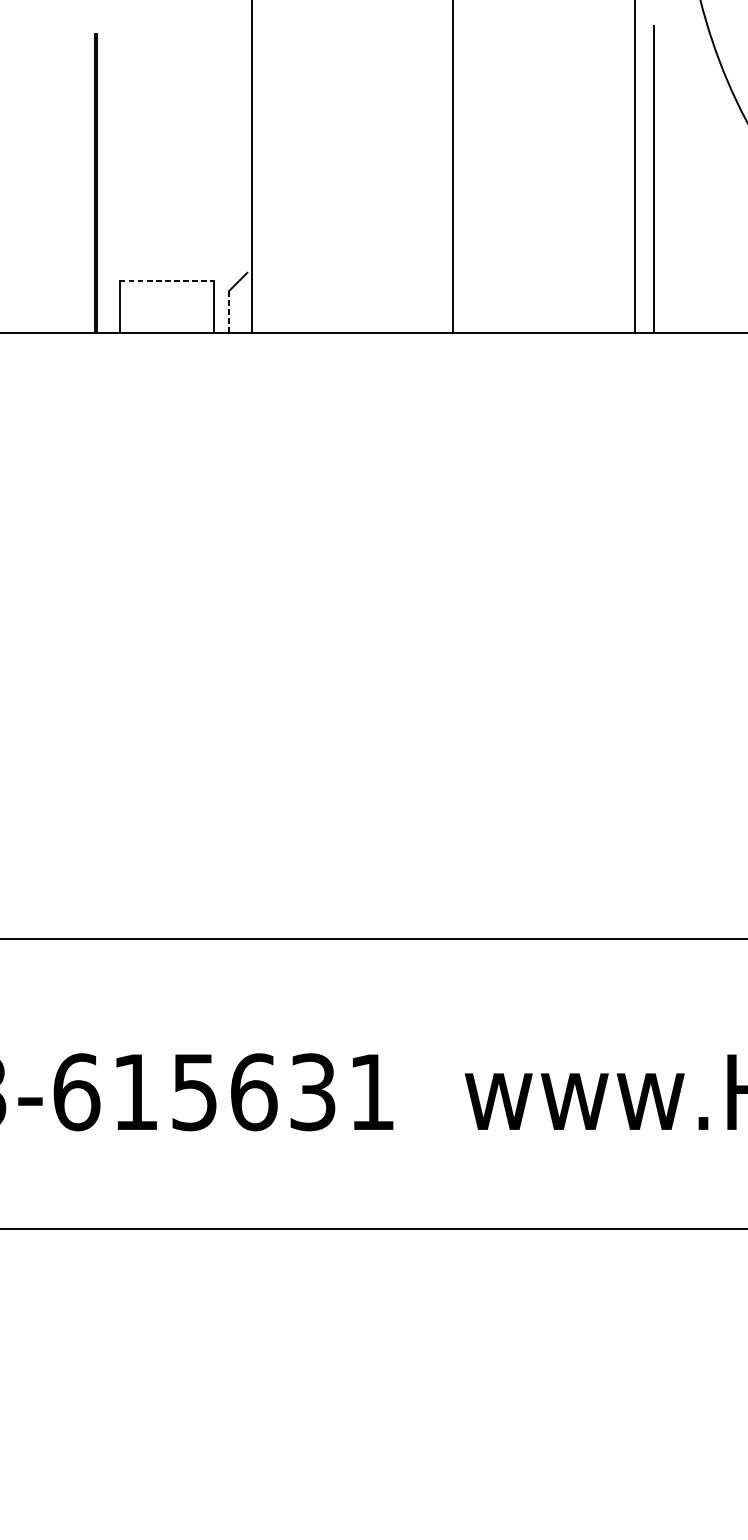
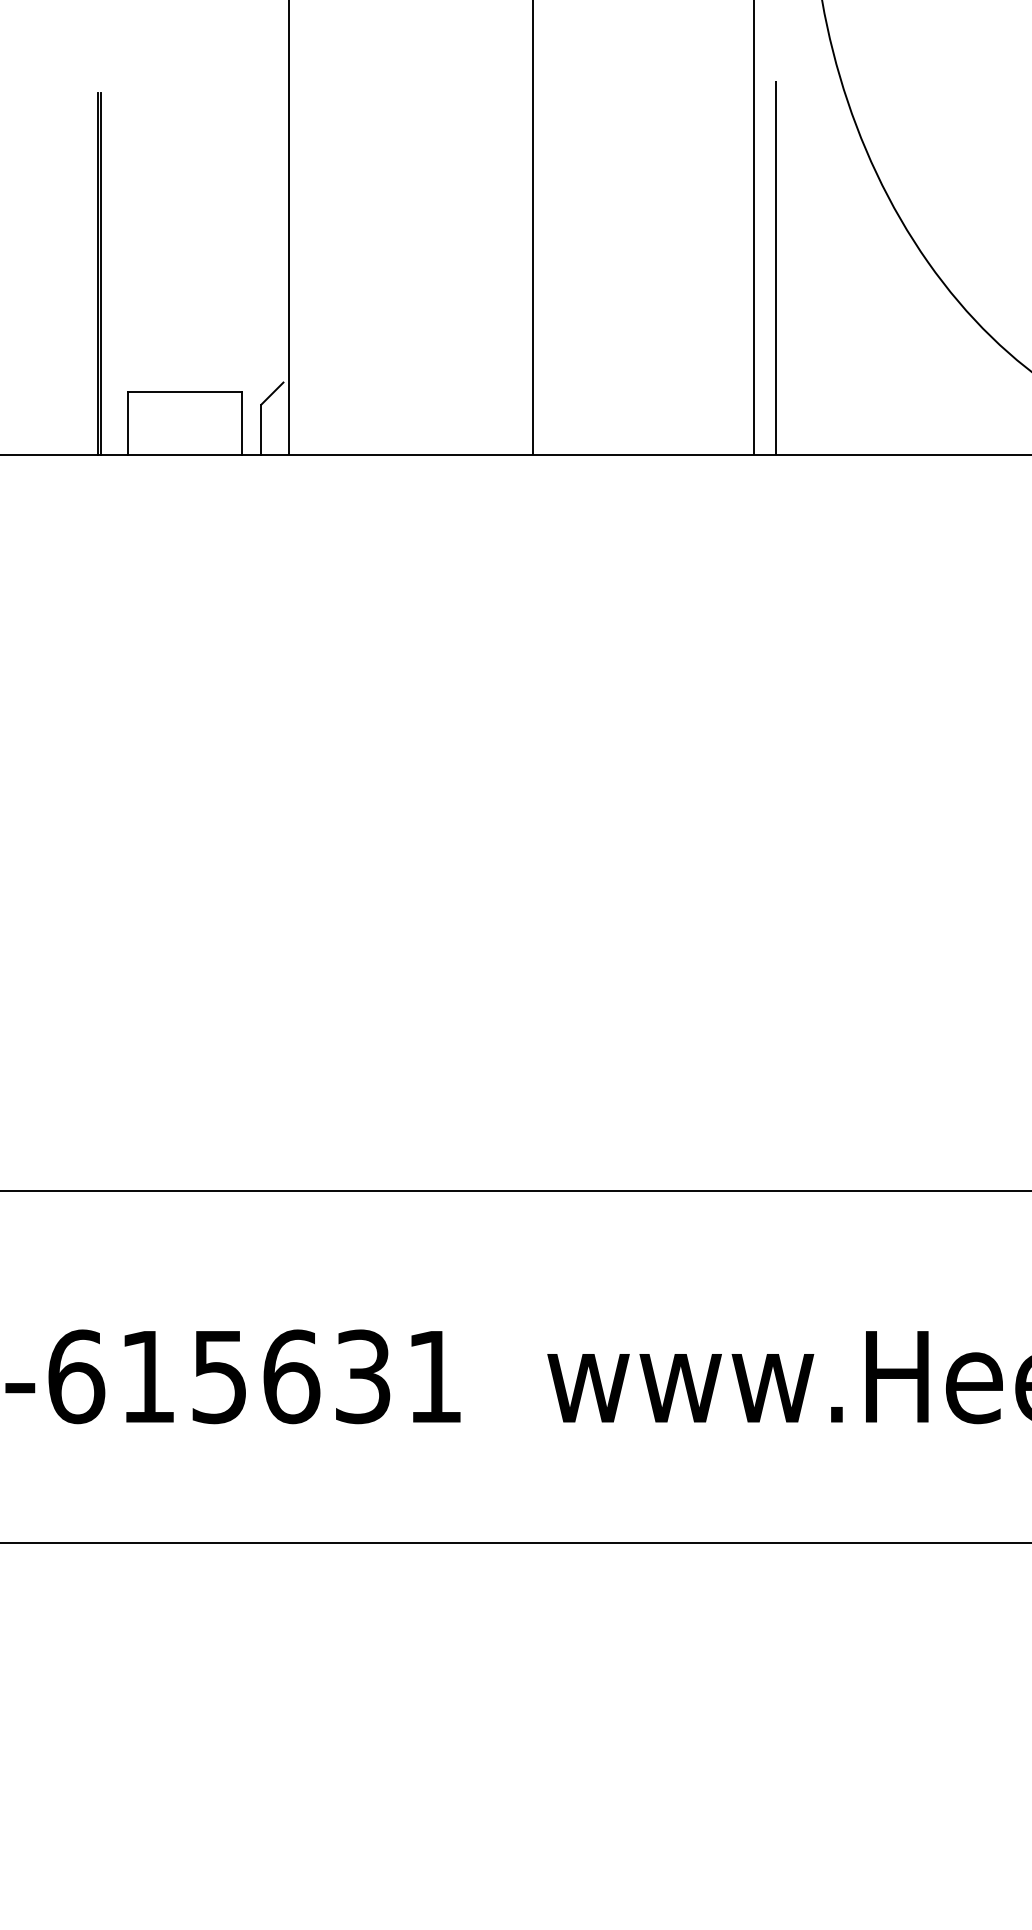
line: (166, 280) -> (185, 391), dashed -> solid
line: (229, 312) -> (261, 430), dashed -> solid

